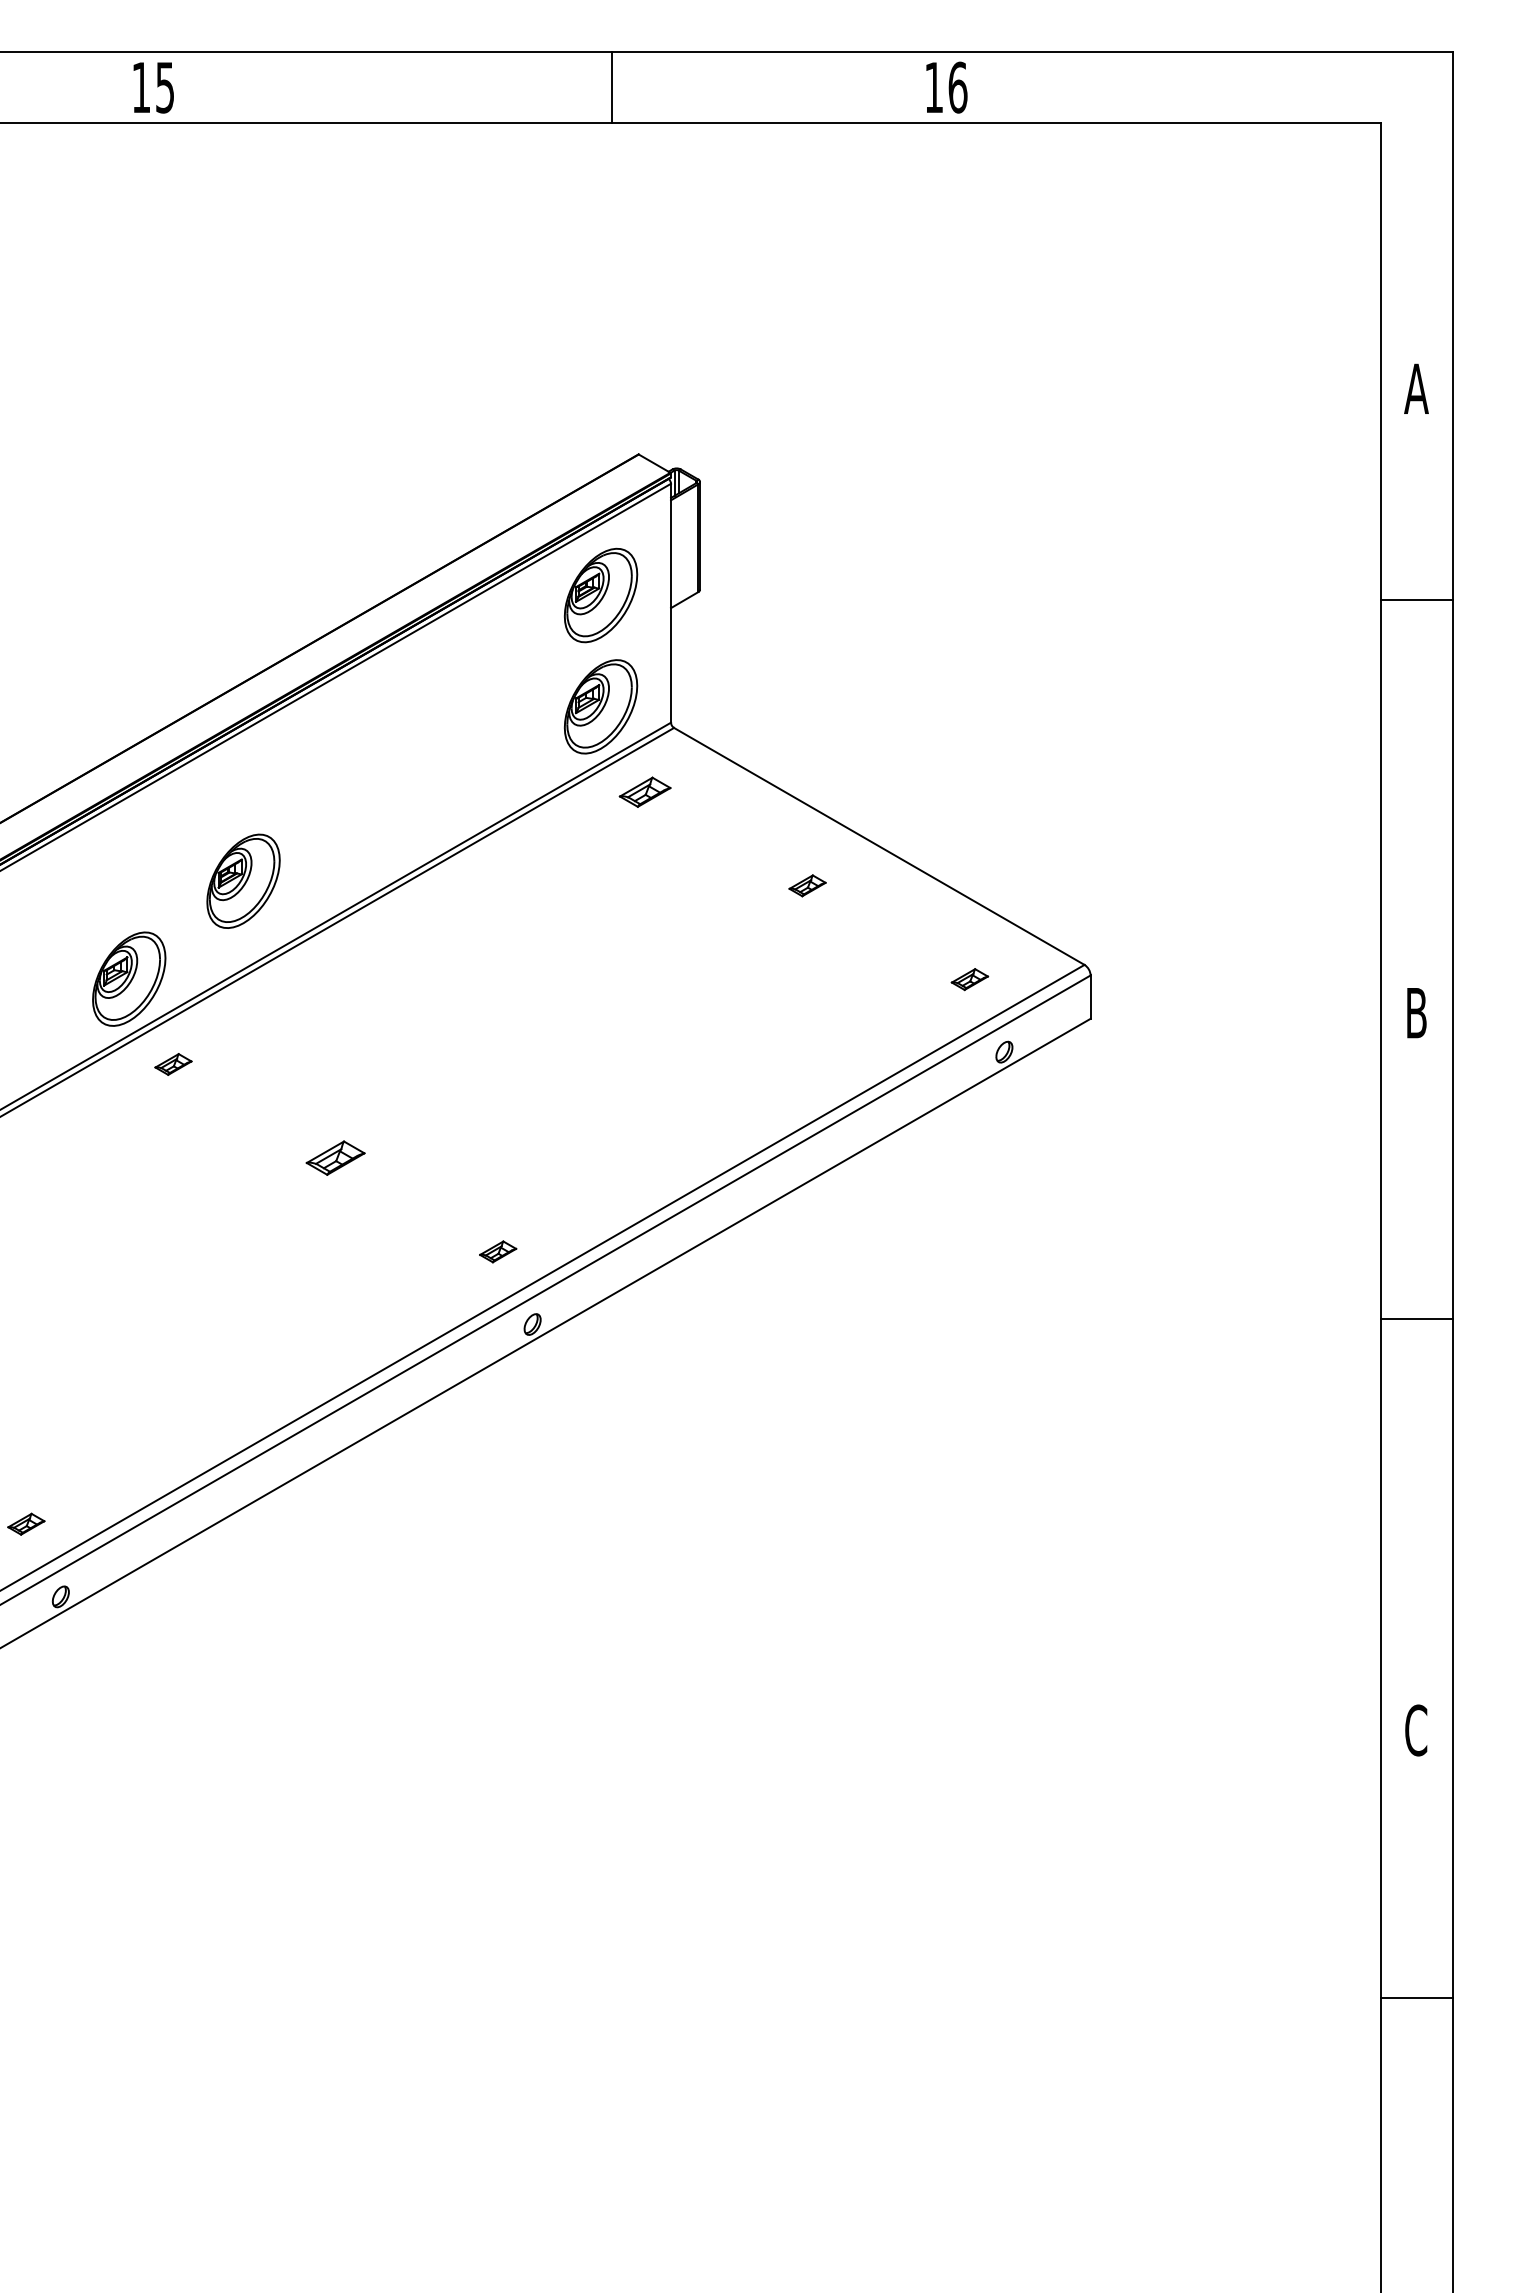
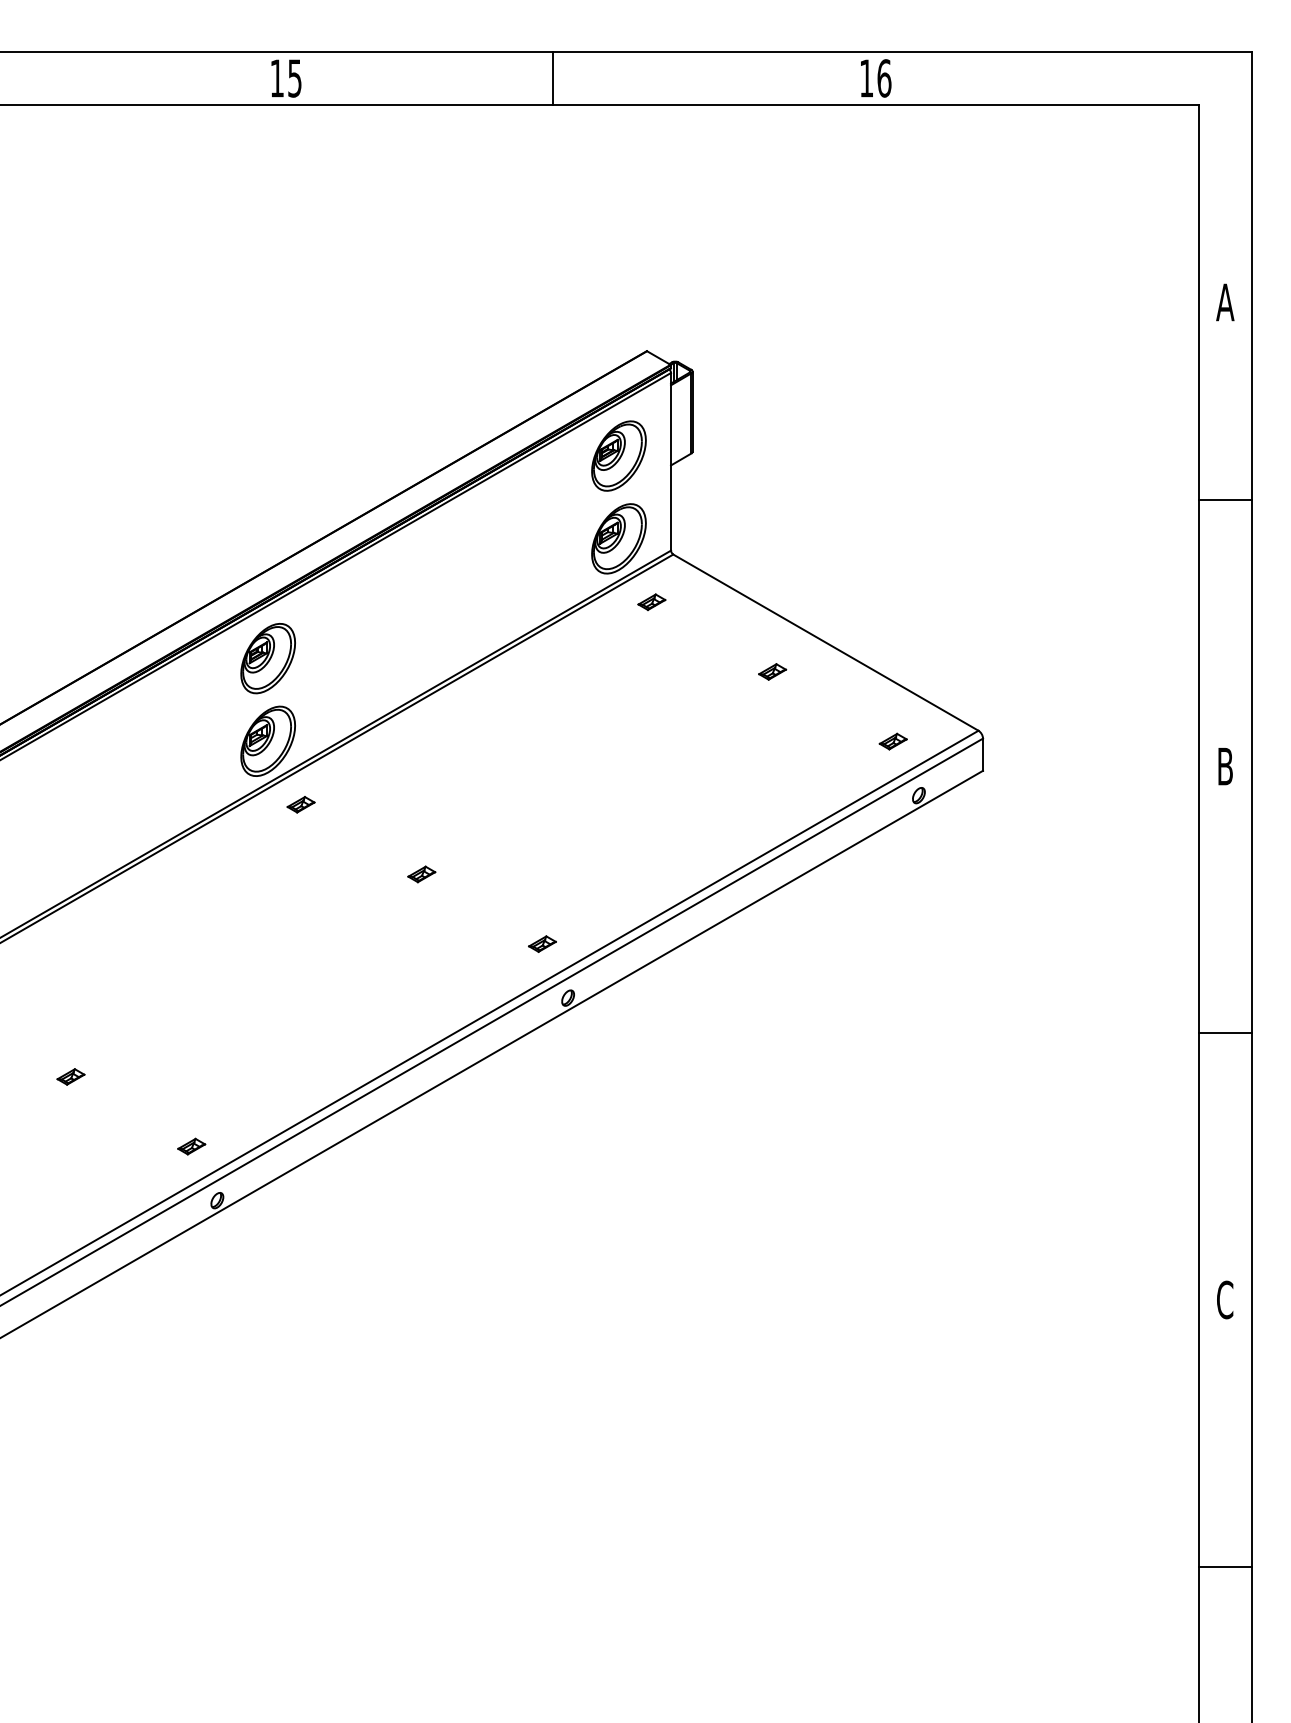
line: (612, 87) -> (553, 78), moved
line: (1416, 600) -> (1225, 499), moved
part: (644, 791) -> (651, 601), size x0.71
part: (242, 881) -> (267, 658), moved
part: (335, 1158) -> (421, 874), size x0.62
line: (1416, 1319) -> (1225, 1033), moved
line: (1416, 1997) -> (1225, 1566), moved

